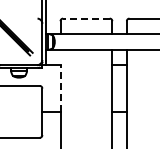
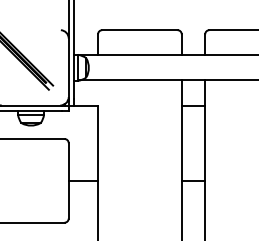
line: (85, 18) -> (138, 30), dashed -> solid
line: (60, 88) -> (97, 143), dashed -> solid

